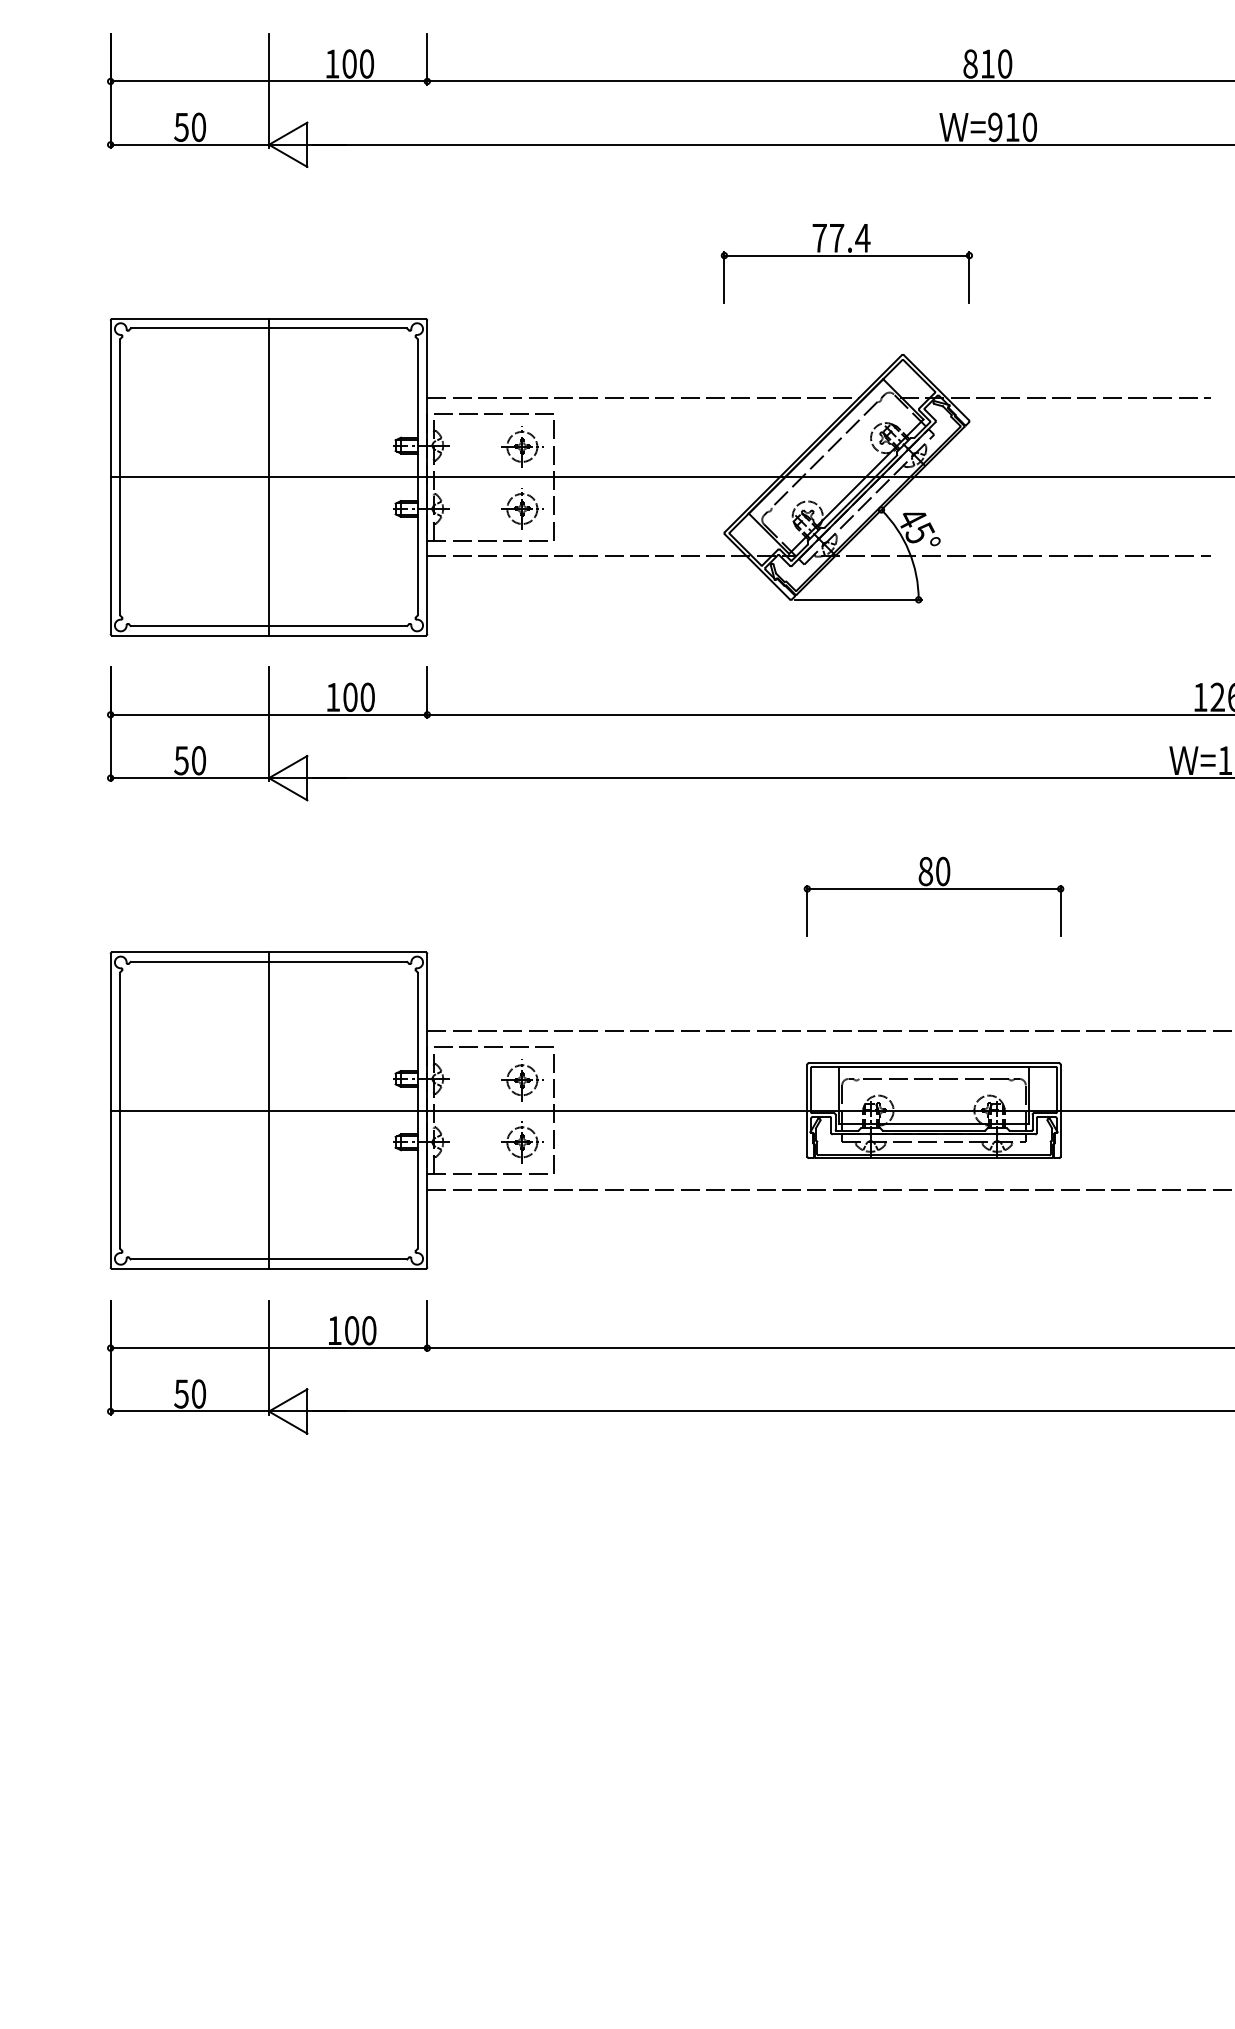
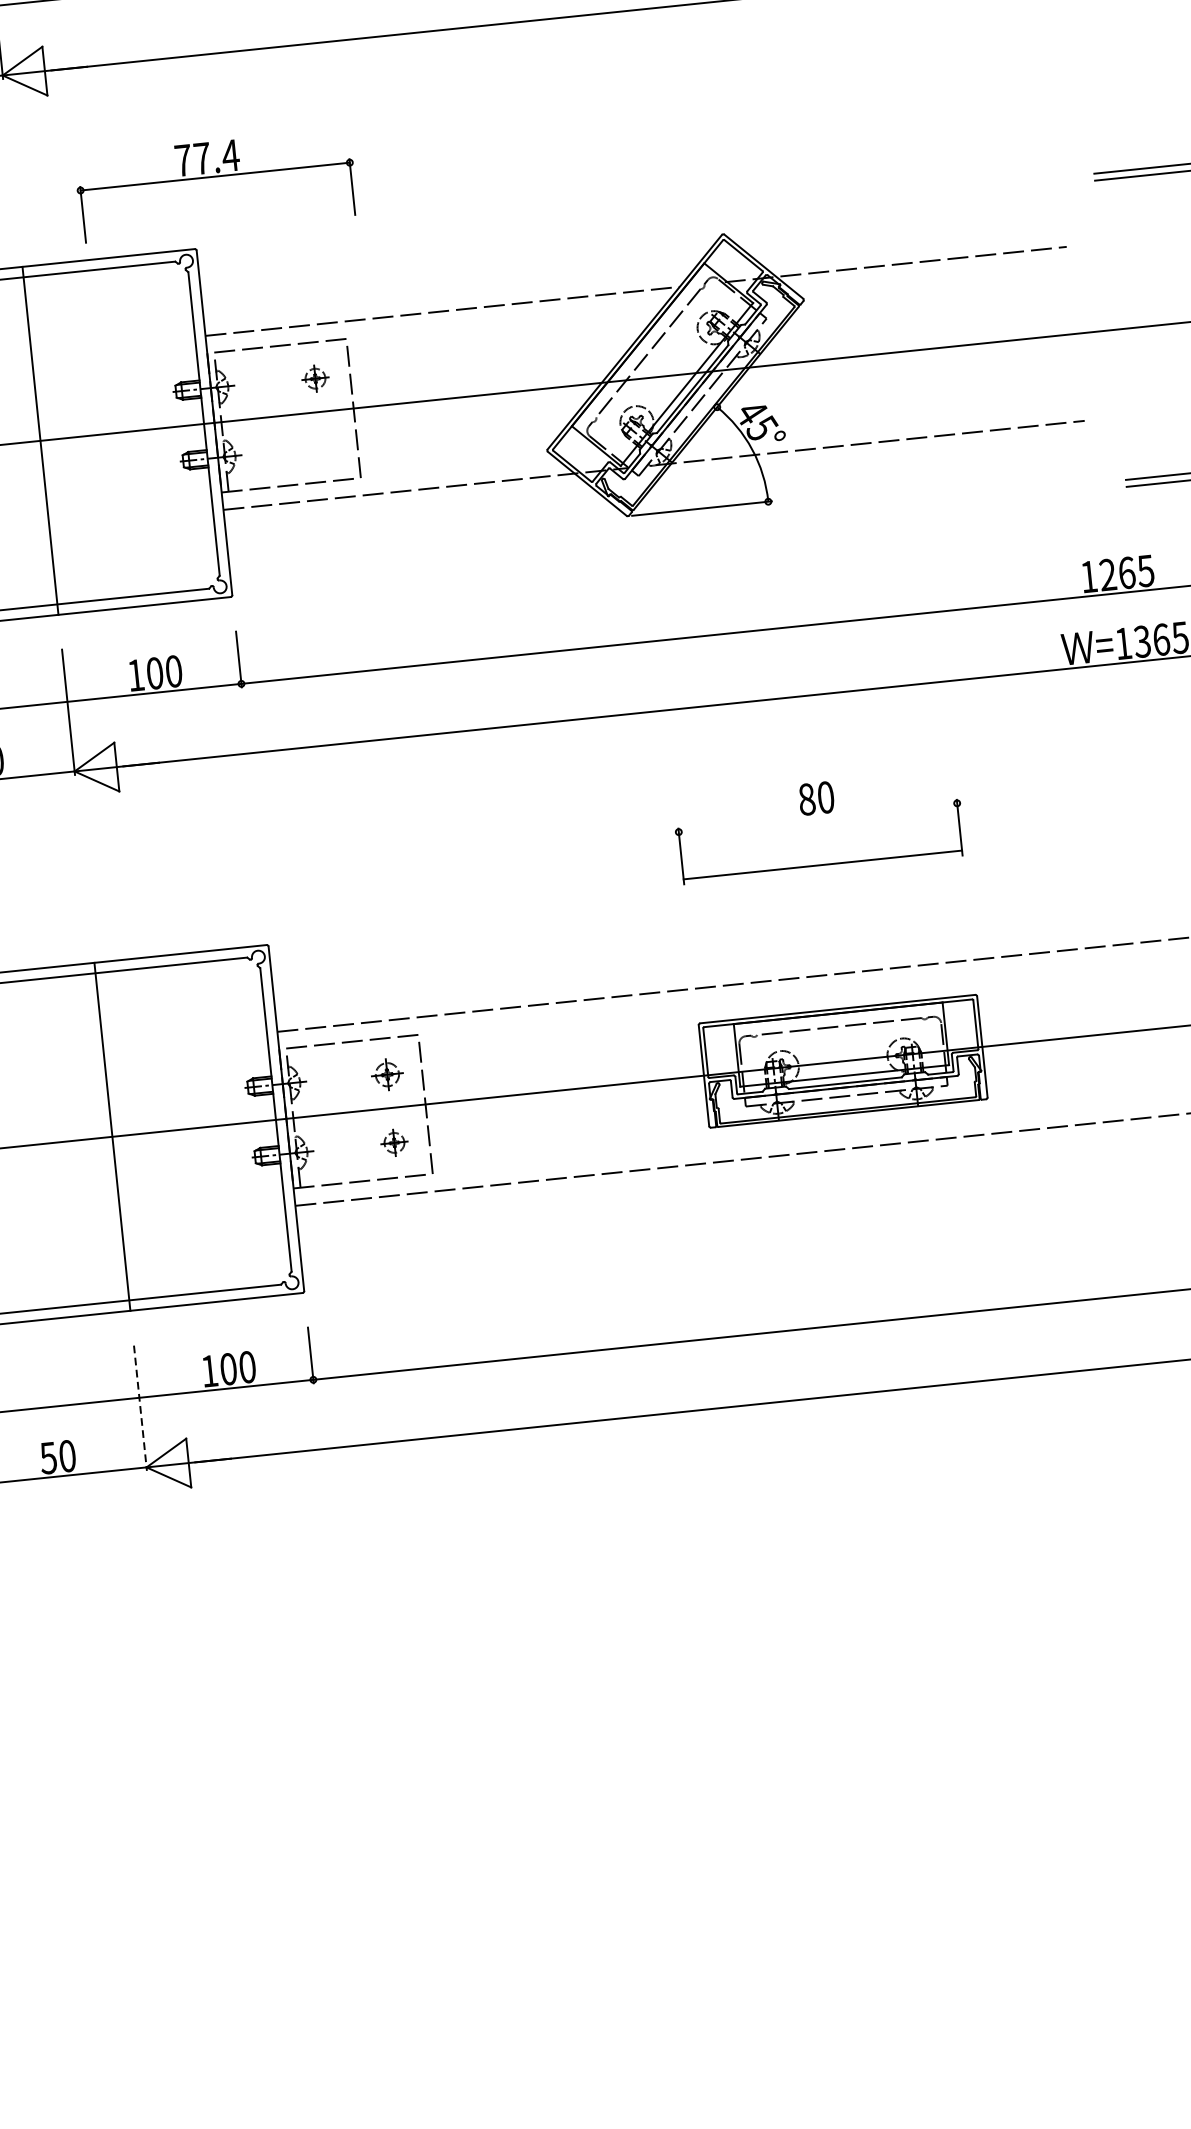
part: (846, 256) -> (214, 177), moved
part: (522, 446) -> (315, 378), size x0.6
part: (522, 508) -> (322, 446), removed
line: (933, 888) -> (822, 864), moved
part: (522, 1080) -> (387, 1074), size x0.7
part: (522, 1142) -> (394, 1143), size x0.6
line: (268, 1358) -> (140, 1409), solid -> dashed

